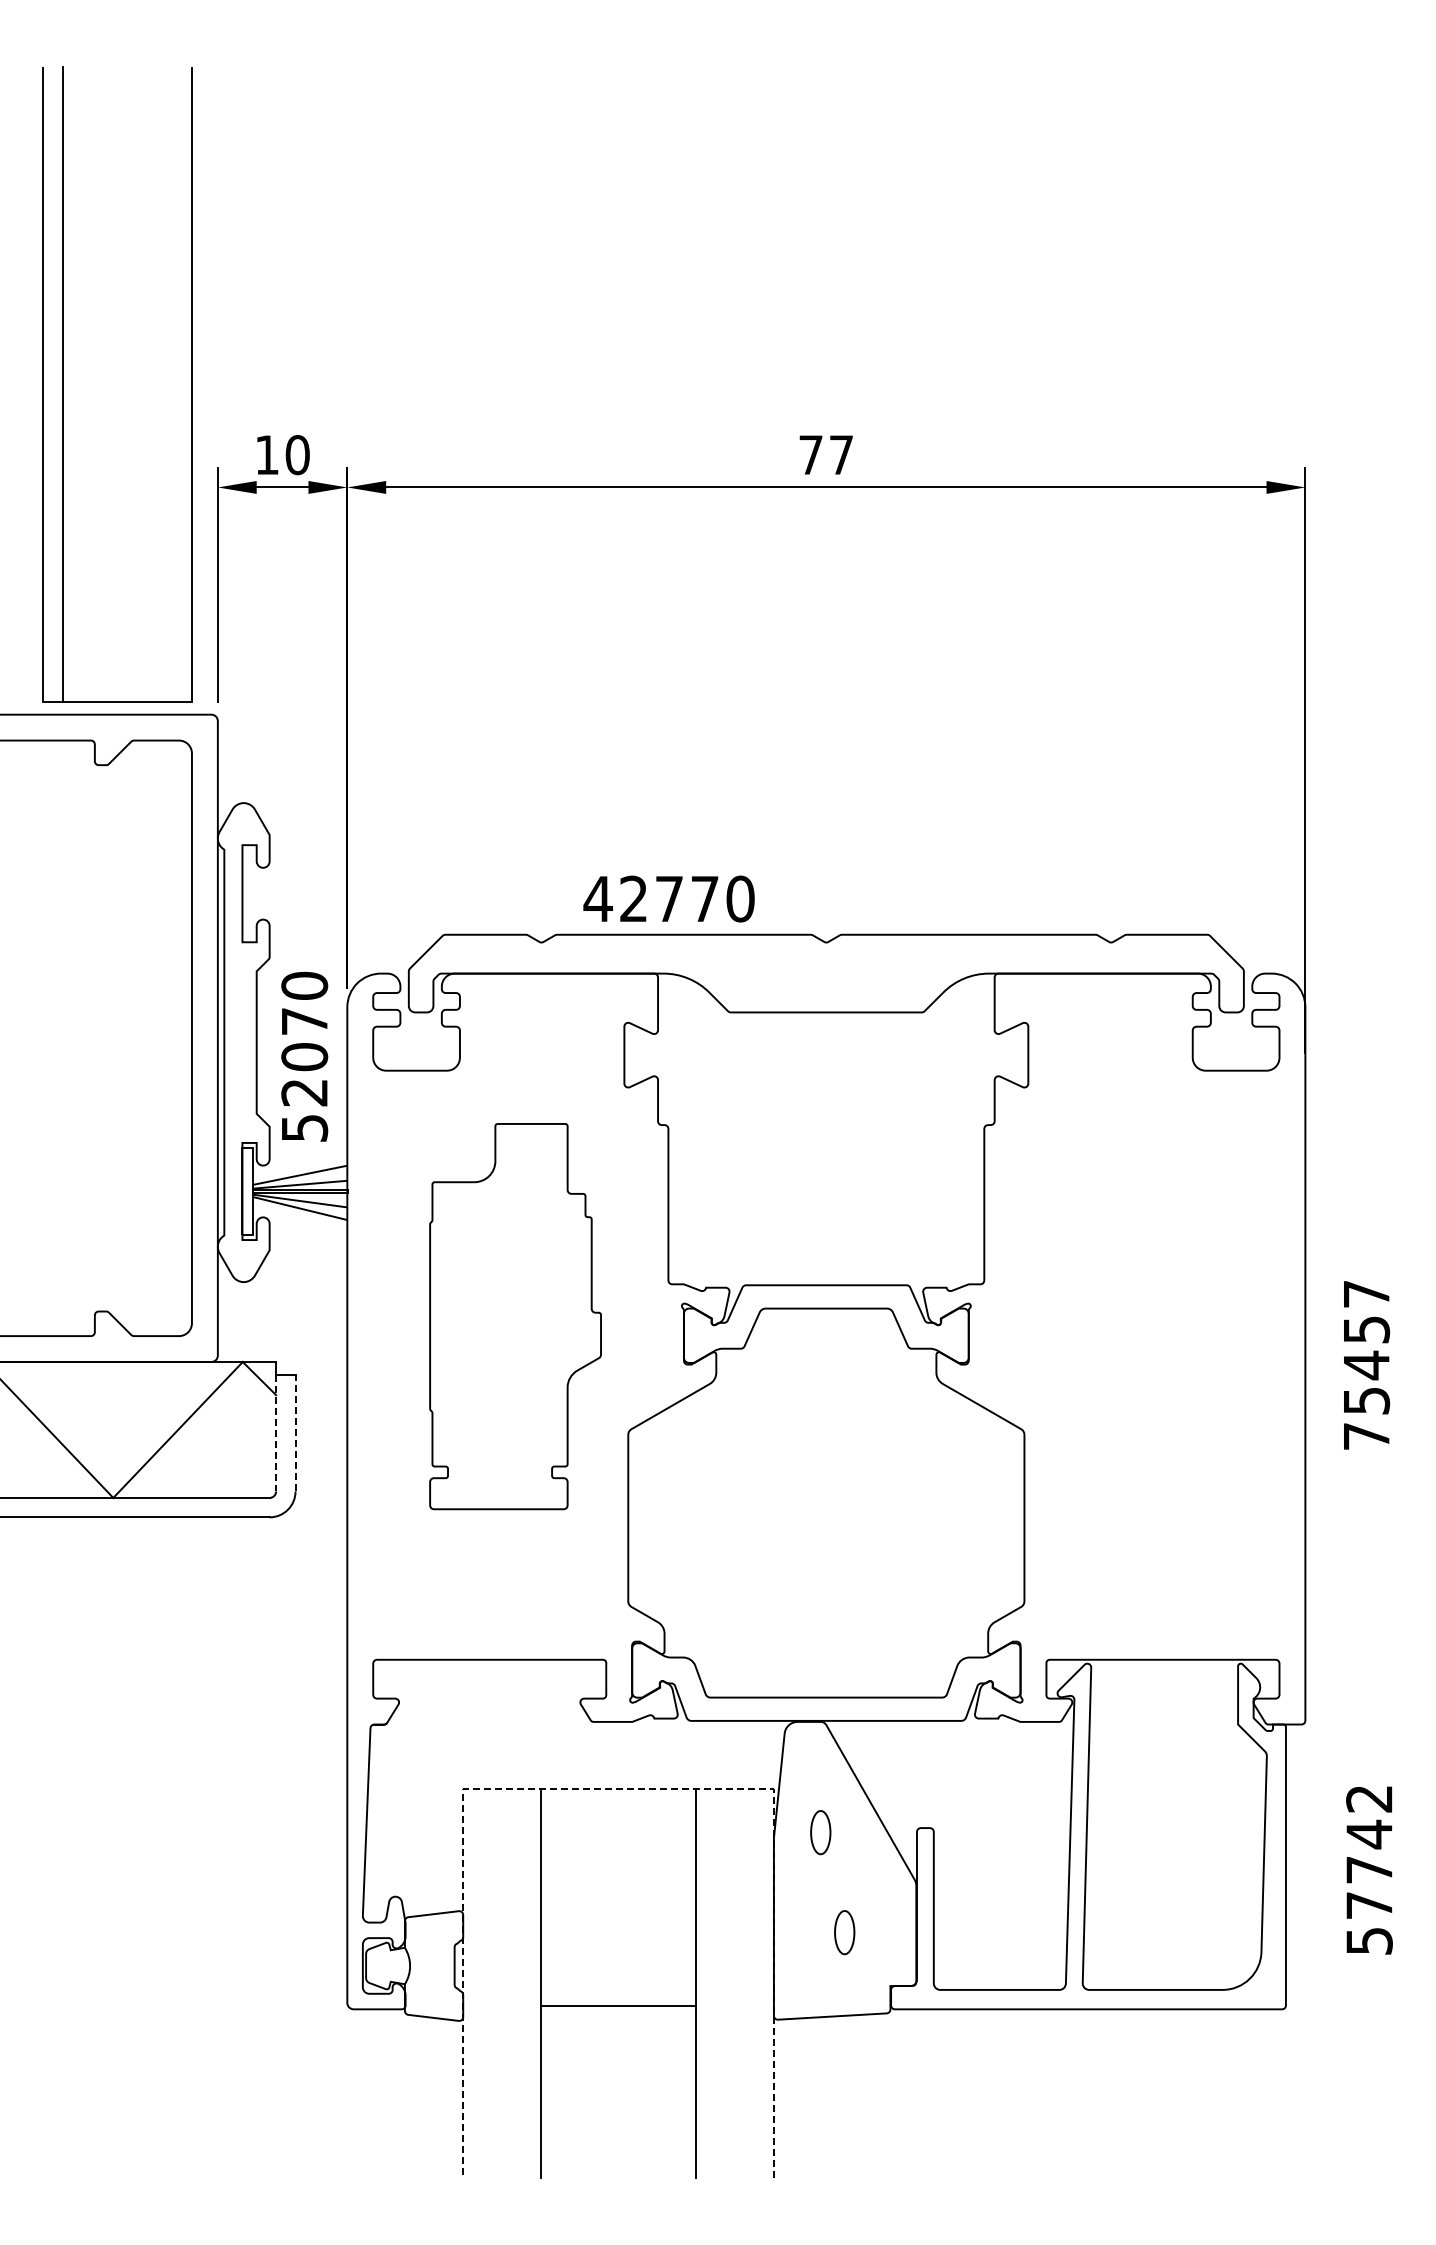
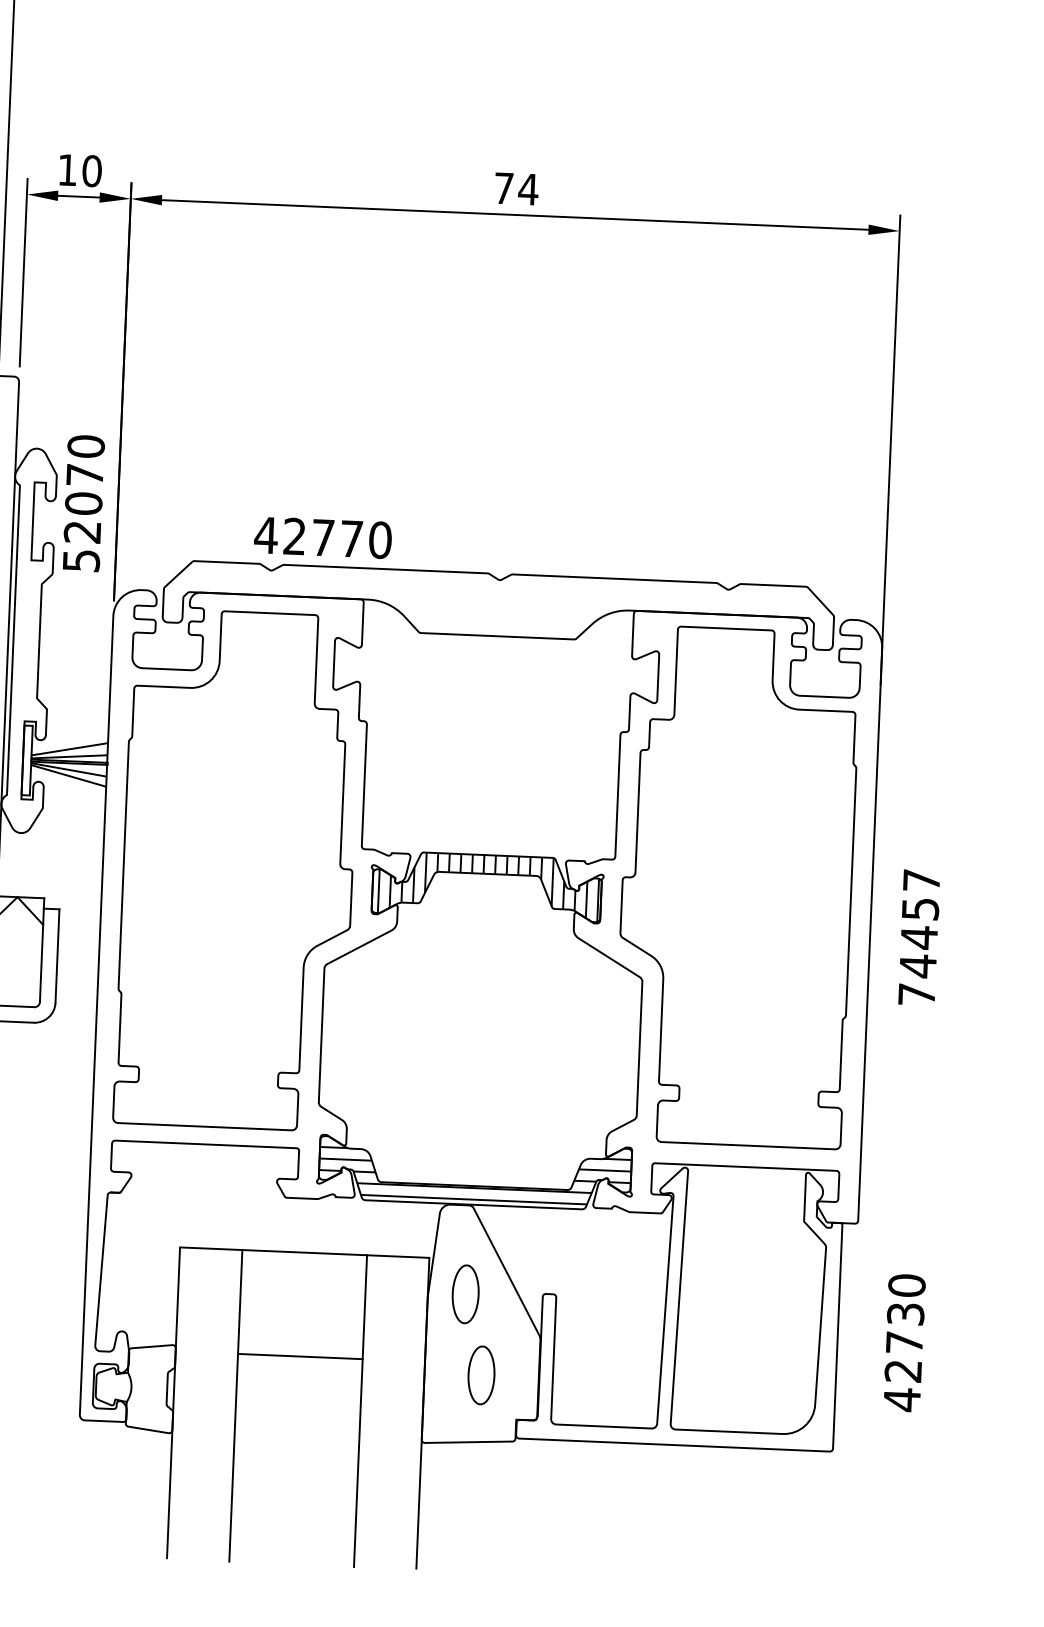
text: (841, 454) -> (528, 189), 77 -> 74
text: (668, 898) -> (322, 537), moved
text: (304, 1056) -> (83, 503), moved
part: (1136, 1311) -> (736, 886), added
part: (515, 1316) -> (237, 869), size x1.67
hatch: (828, 1323) -> (488, 885), added
text: (1367, 1400) -> (918, 965), 75457 -> 74457
line: (295, 1432) -> (57, 955), dashed -> solid
line: (276, 1433) -> (42, 955), dashed -> solid
hatch: (826, 1685) -> (475, 1176), added
line: (618, 1789) -> (304, 1252), dashed -> solid
part: (820, 1832) -> (465, 1294), size x1.67
text: (1369, 1870) -> (904, 1343), 57742 -> 42730
part: (844, 1932) -> (481, 1375), size x1.67
line: (618, 2005) -> (300, 1356), moved

